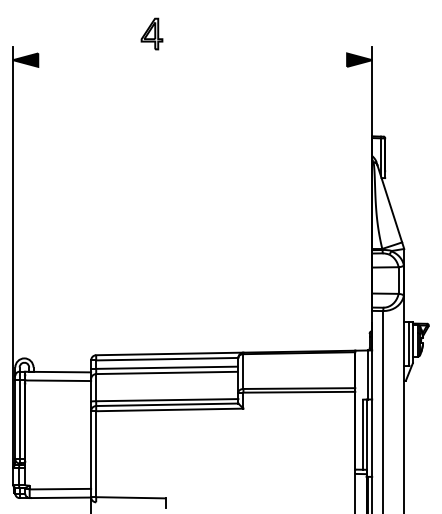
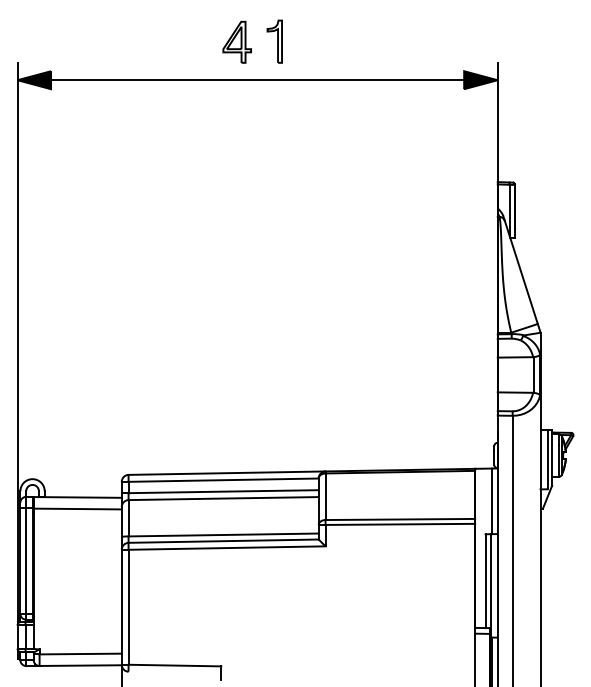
part: (205, 31) -> (274, 41), added
part: (151, 33) -> (236, 41), moved
line: (192, 60) -> (257, 80), added

